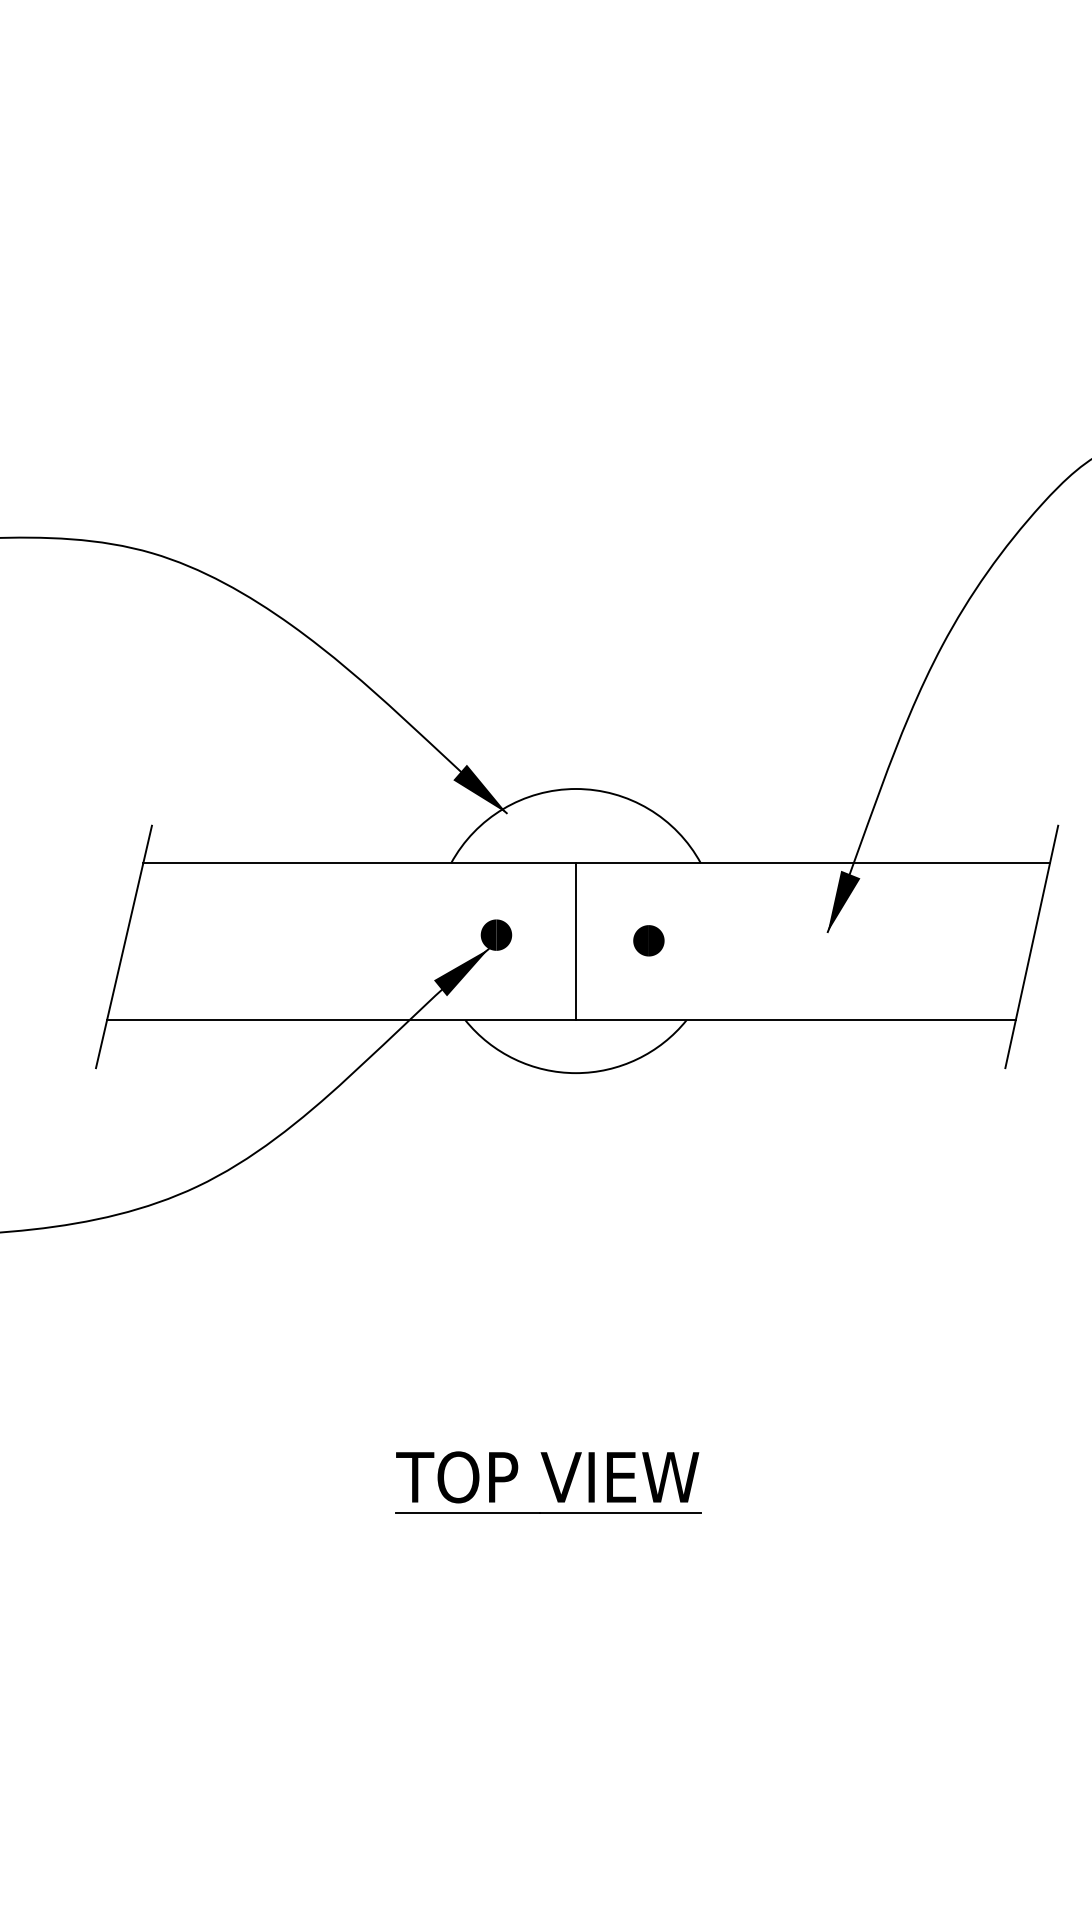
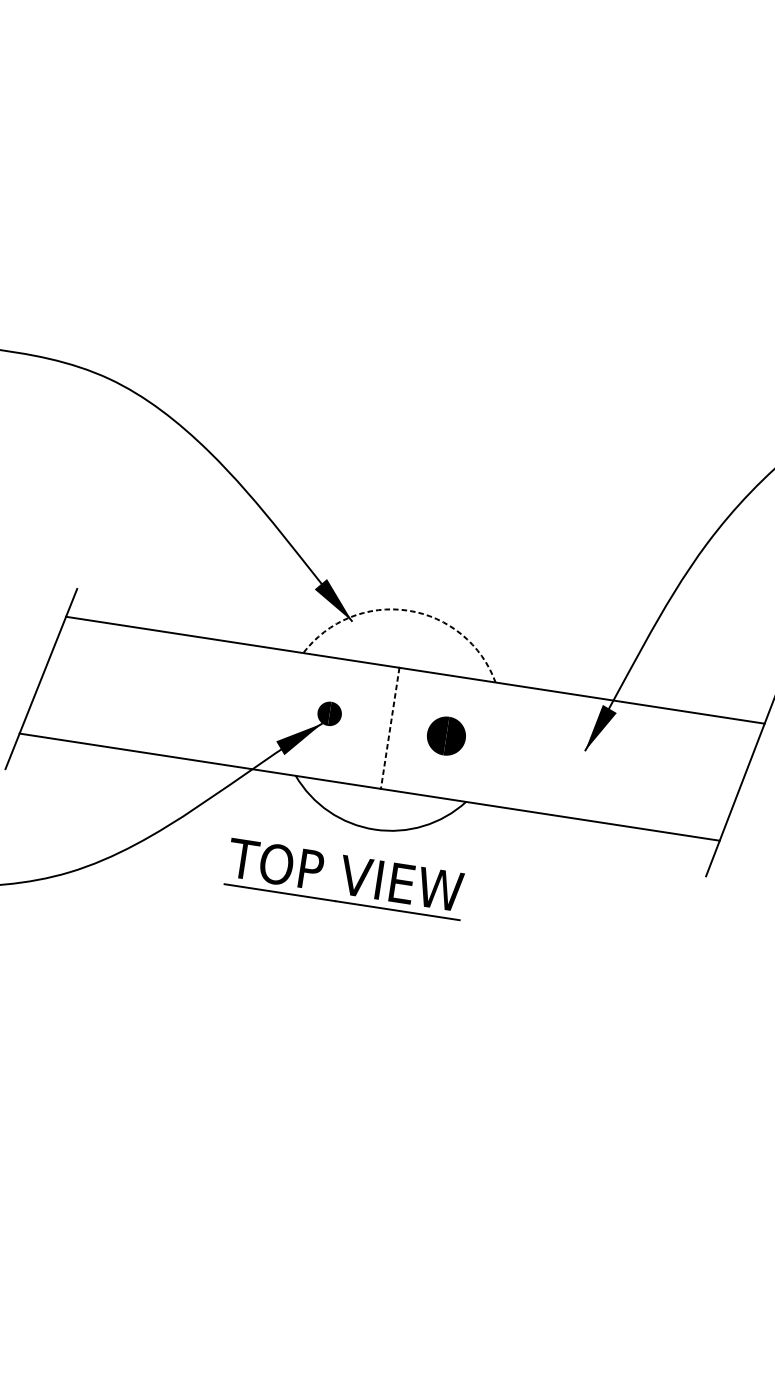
arc: (575, 789) -> (407, 610), solid -> dashed
part: (648, 940) -> (446, 735), size x1.6
line: (575, 941) -> (389, 728), solid -> dashed
part: (548, 1482) -> (345, 878), moved

